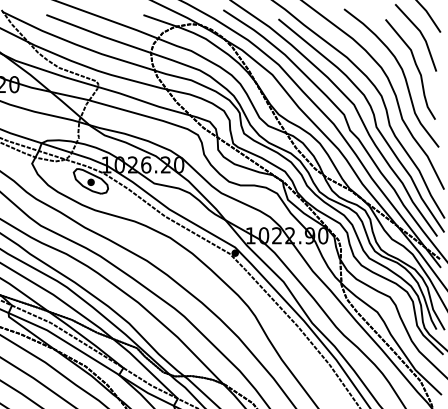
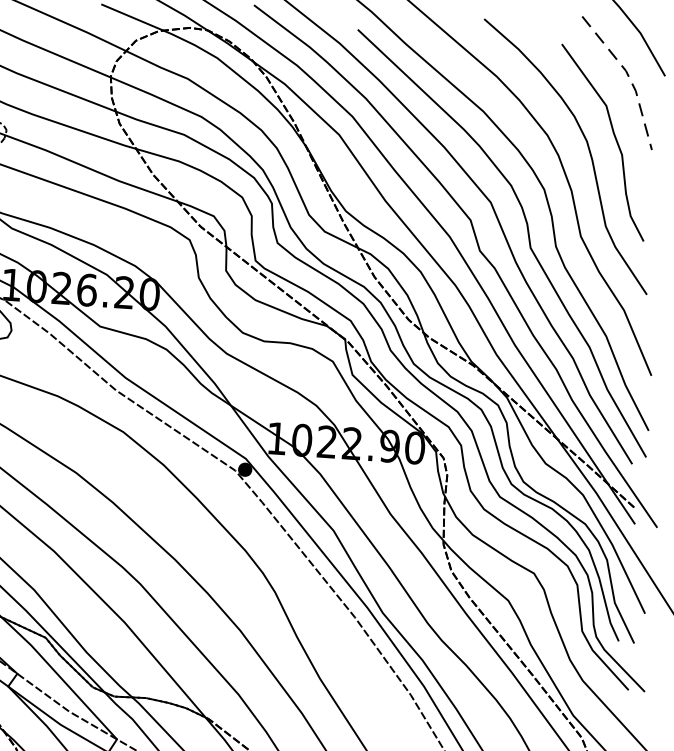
line: (422, 34) -> (630, 77), solid -> dashed

